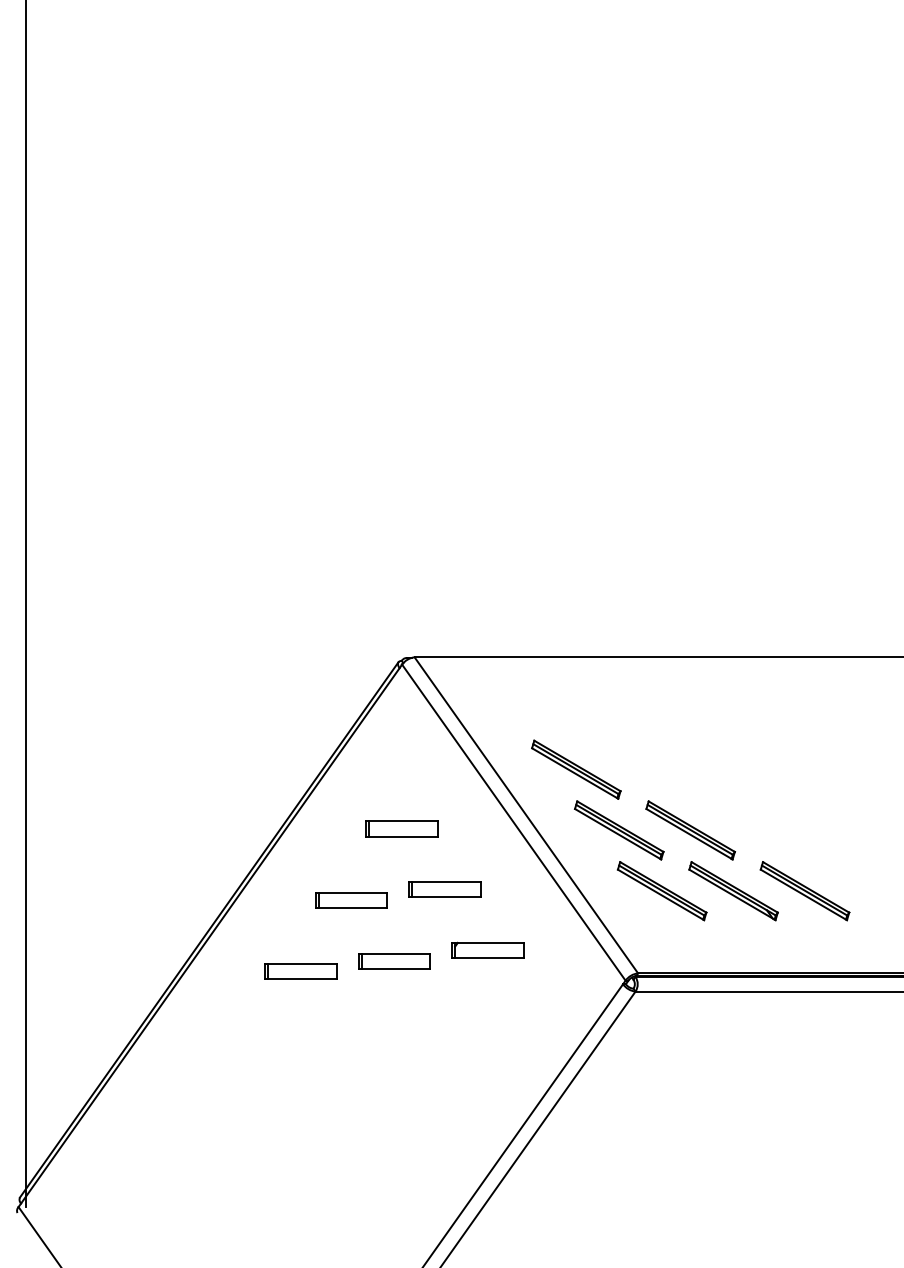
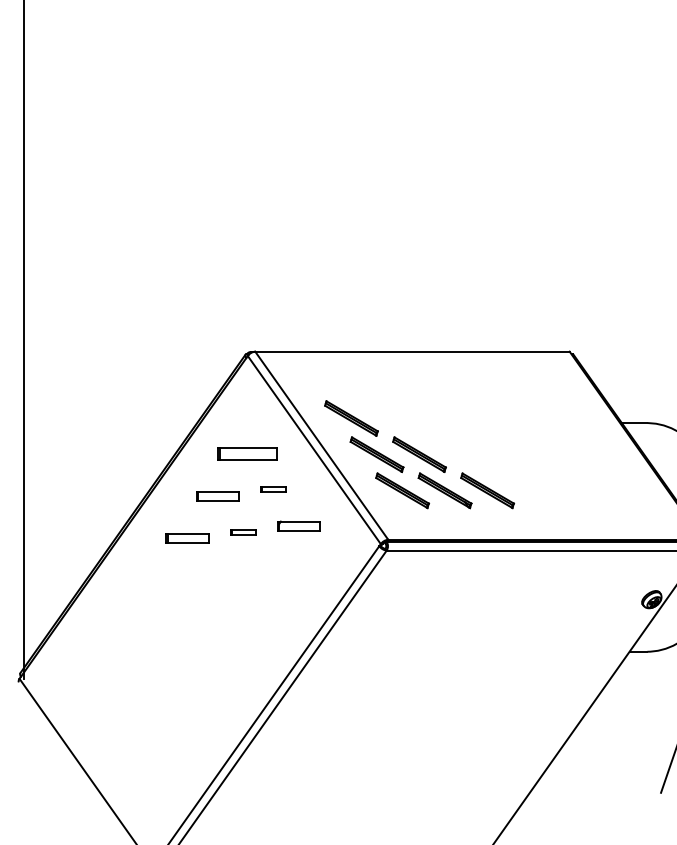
part: (401, 828) -> (247, 453), size x1.4
part: (445, 888) -> (273, 489), size x0.6
part: (394, 961) -> (243, 532), size x0.6

